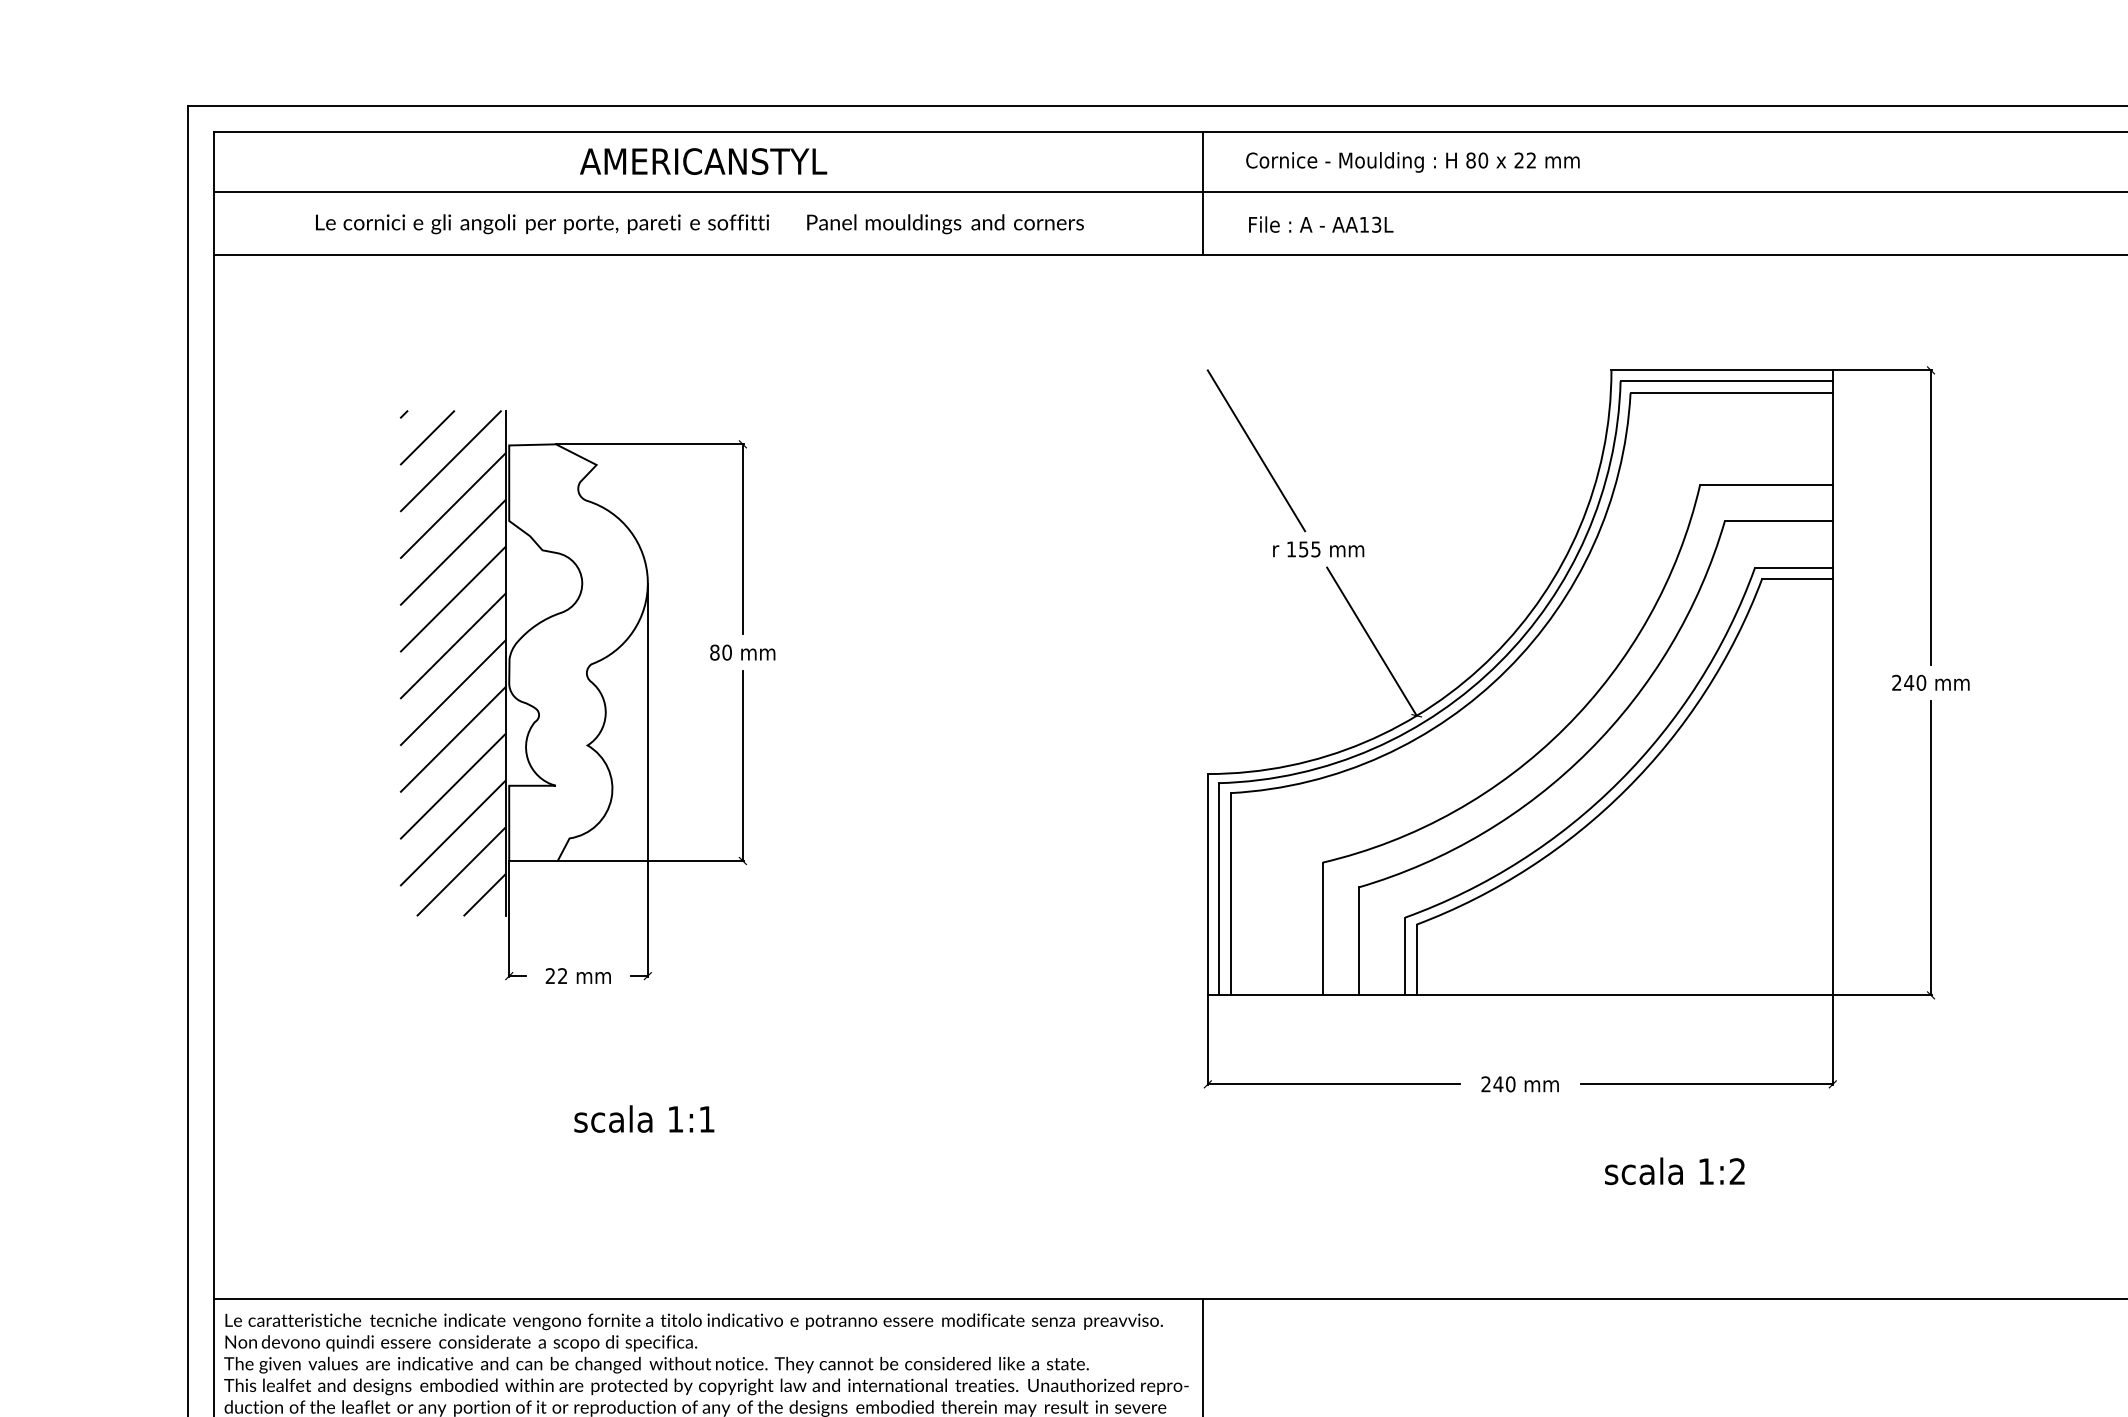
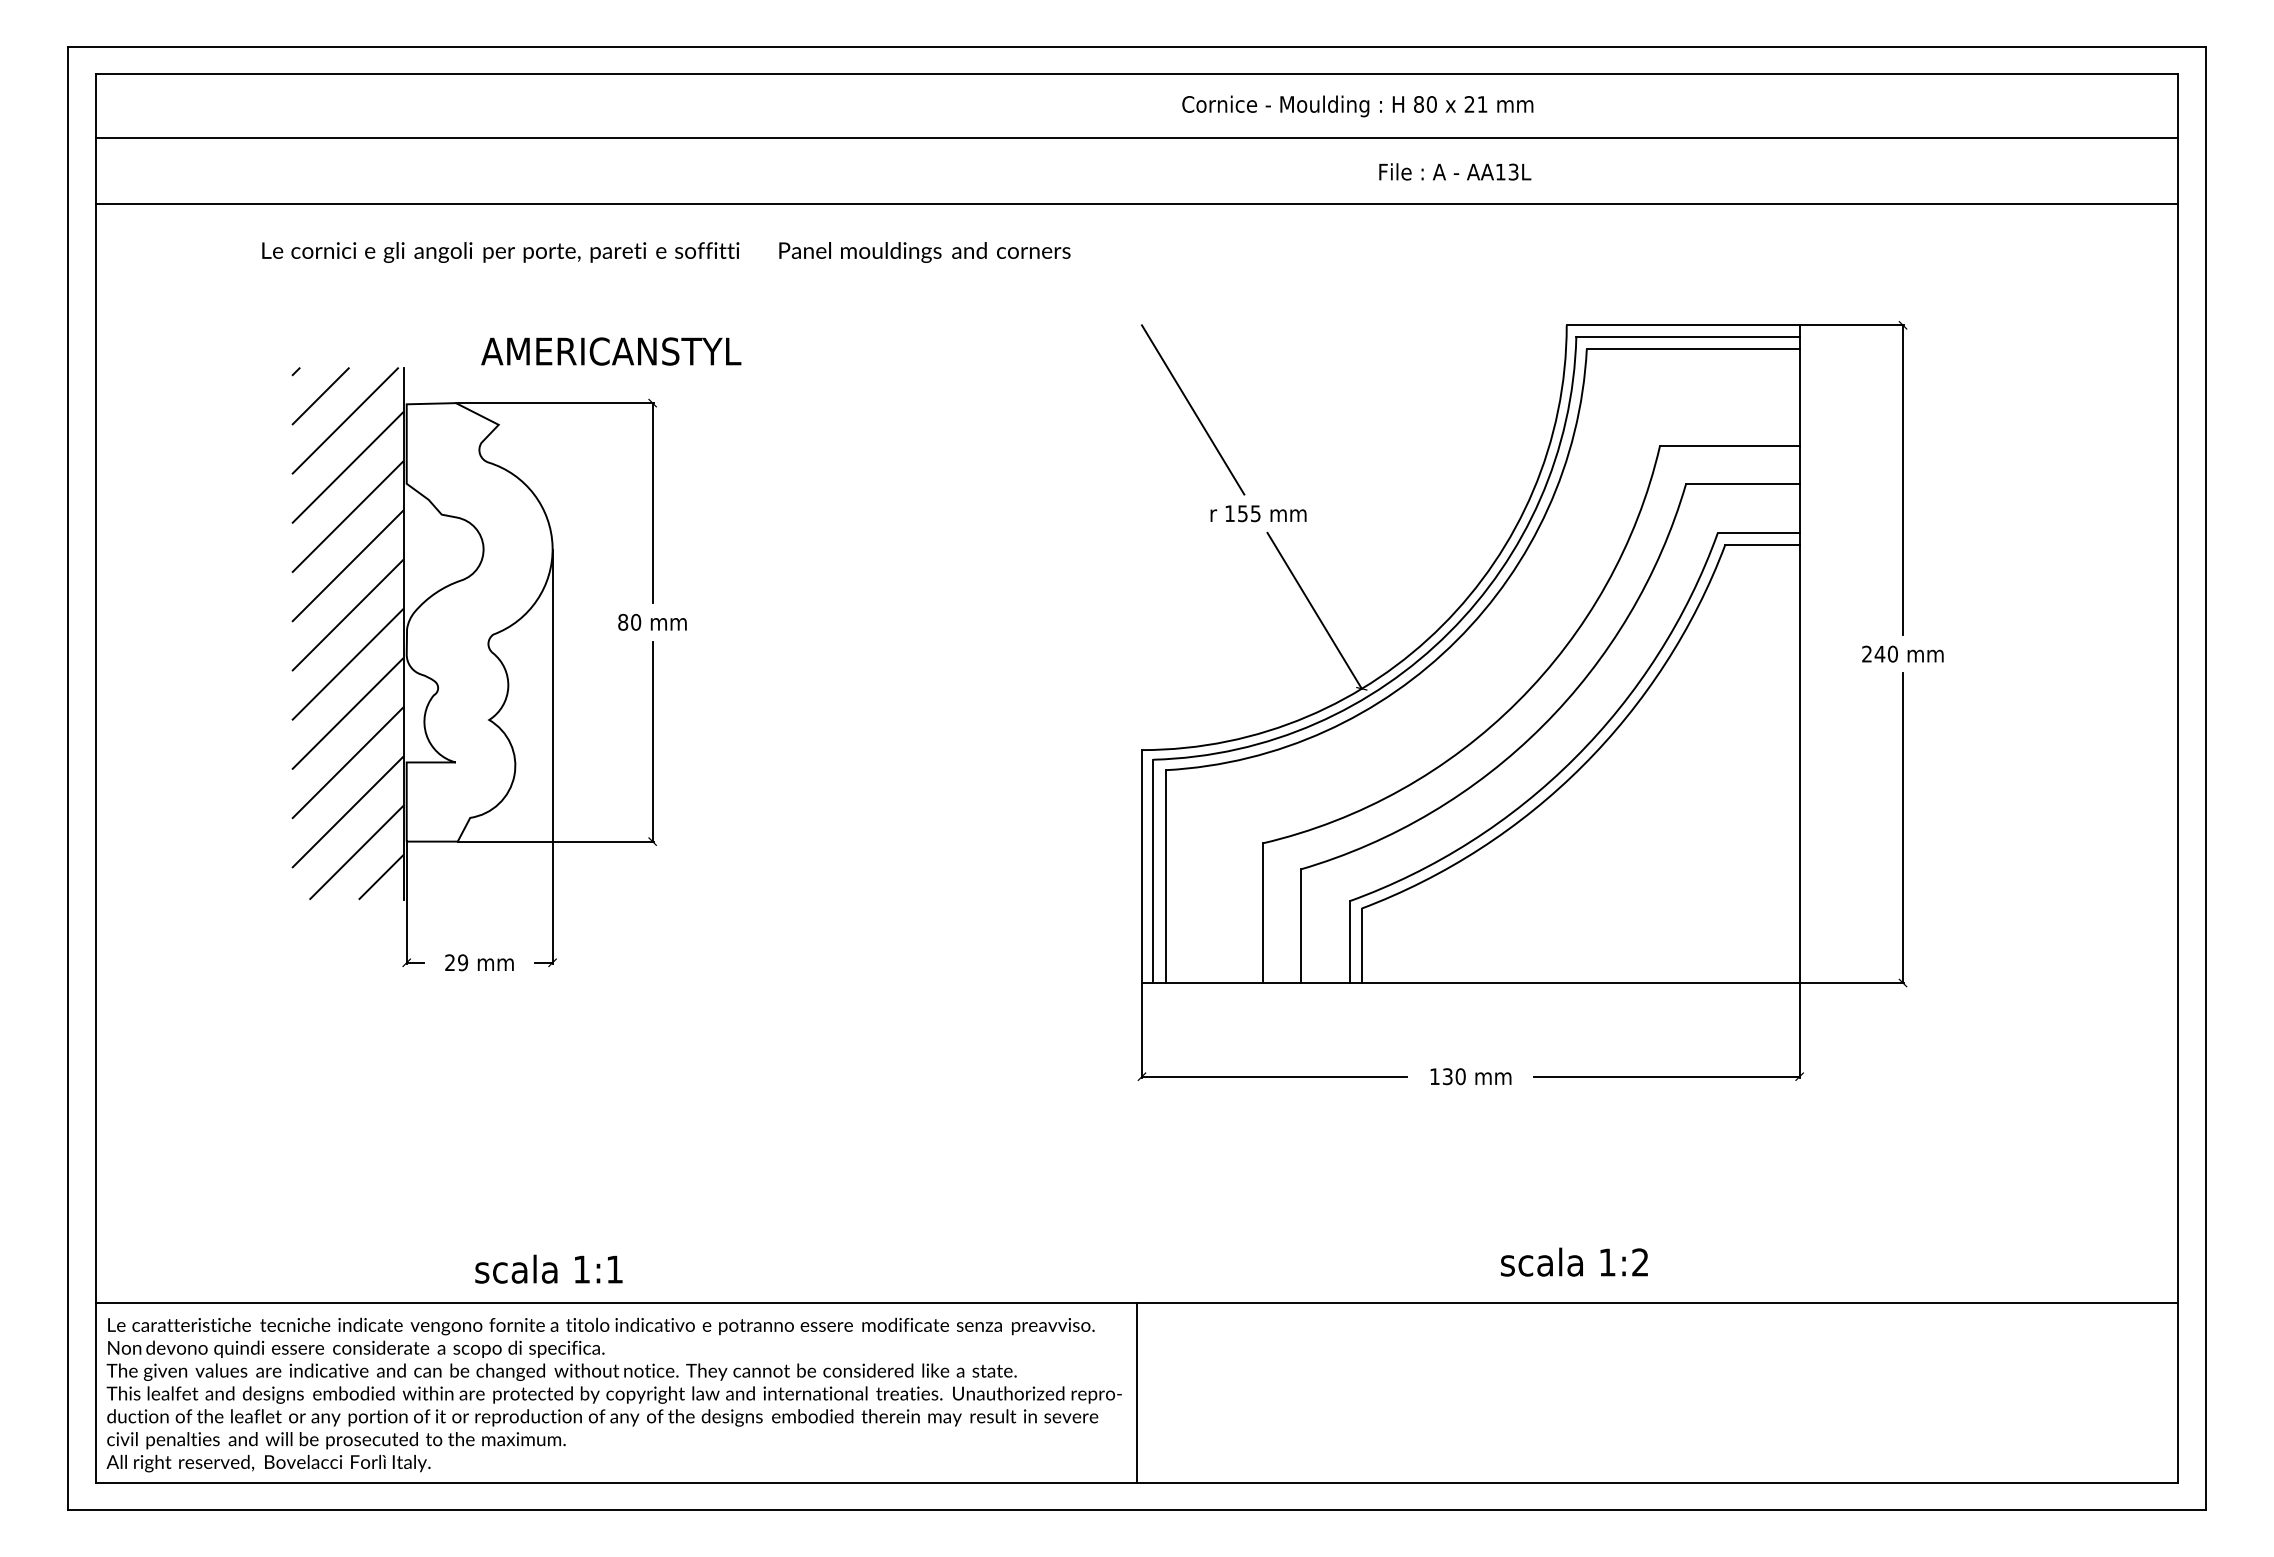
text: (1531, 160) -> (1482, 104), 22 -> 21
text: (703, 161) -> (611, 351), moved
line: (1203, 193) -> (1137, 139), removed
text: (699, 224) -> (666, 252), moved
text: (1321, 224) -> (1455, 171), moved
text: (563, 975) -> (463, 962), 22 -> 29
text: (1492, 1084) -> (1441, 1076), 240 -> 130
text: (643, 1118) -> (548, 1268), moved
text: (1674, 1170) -> (1574, 1261), moved

